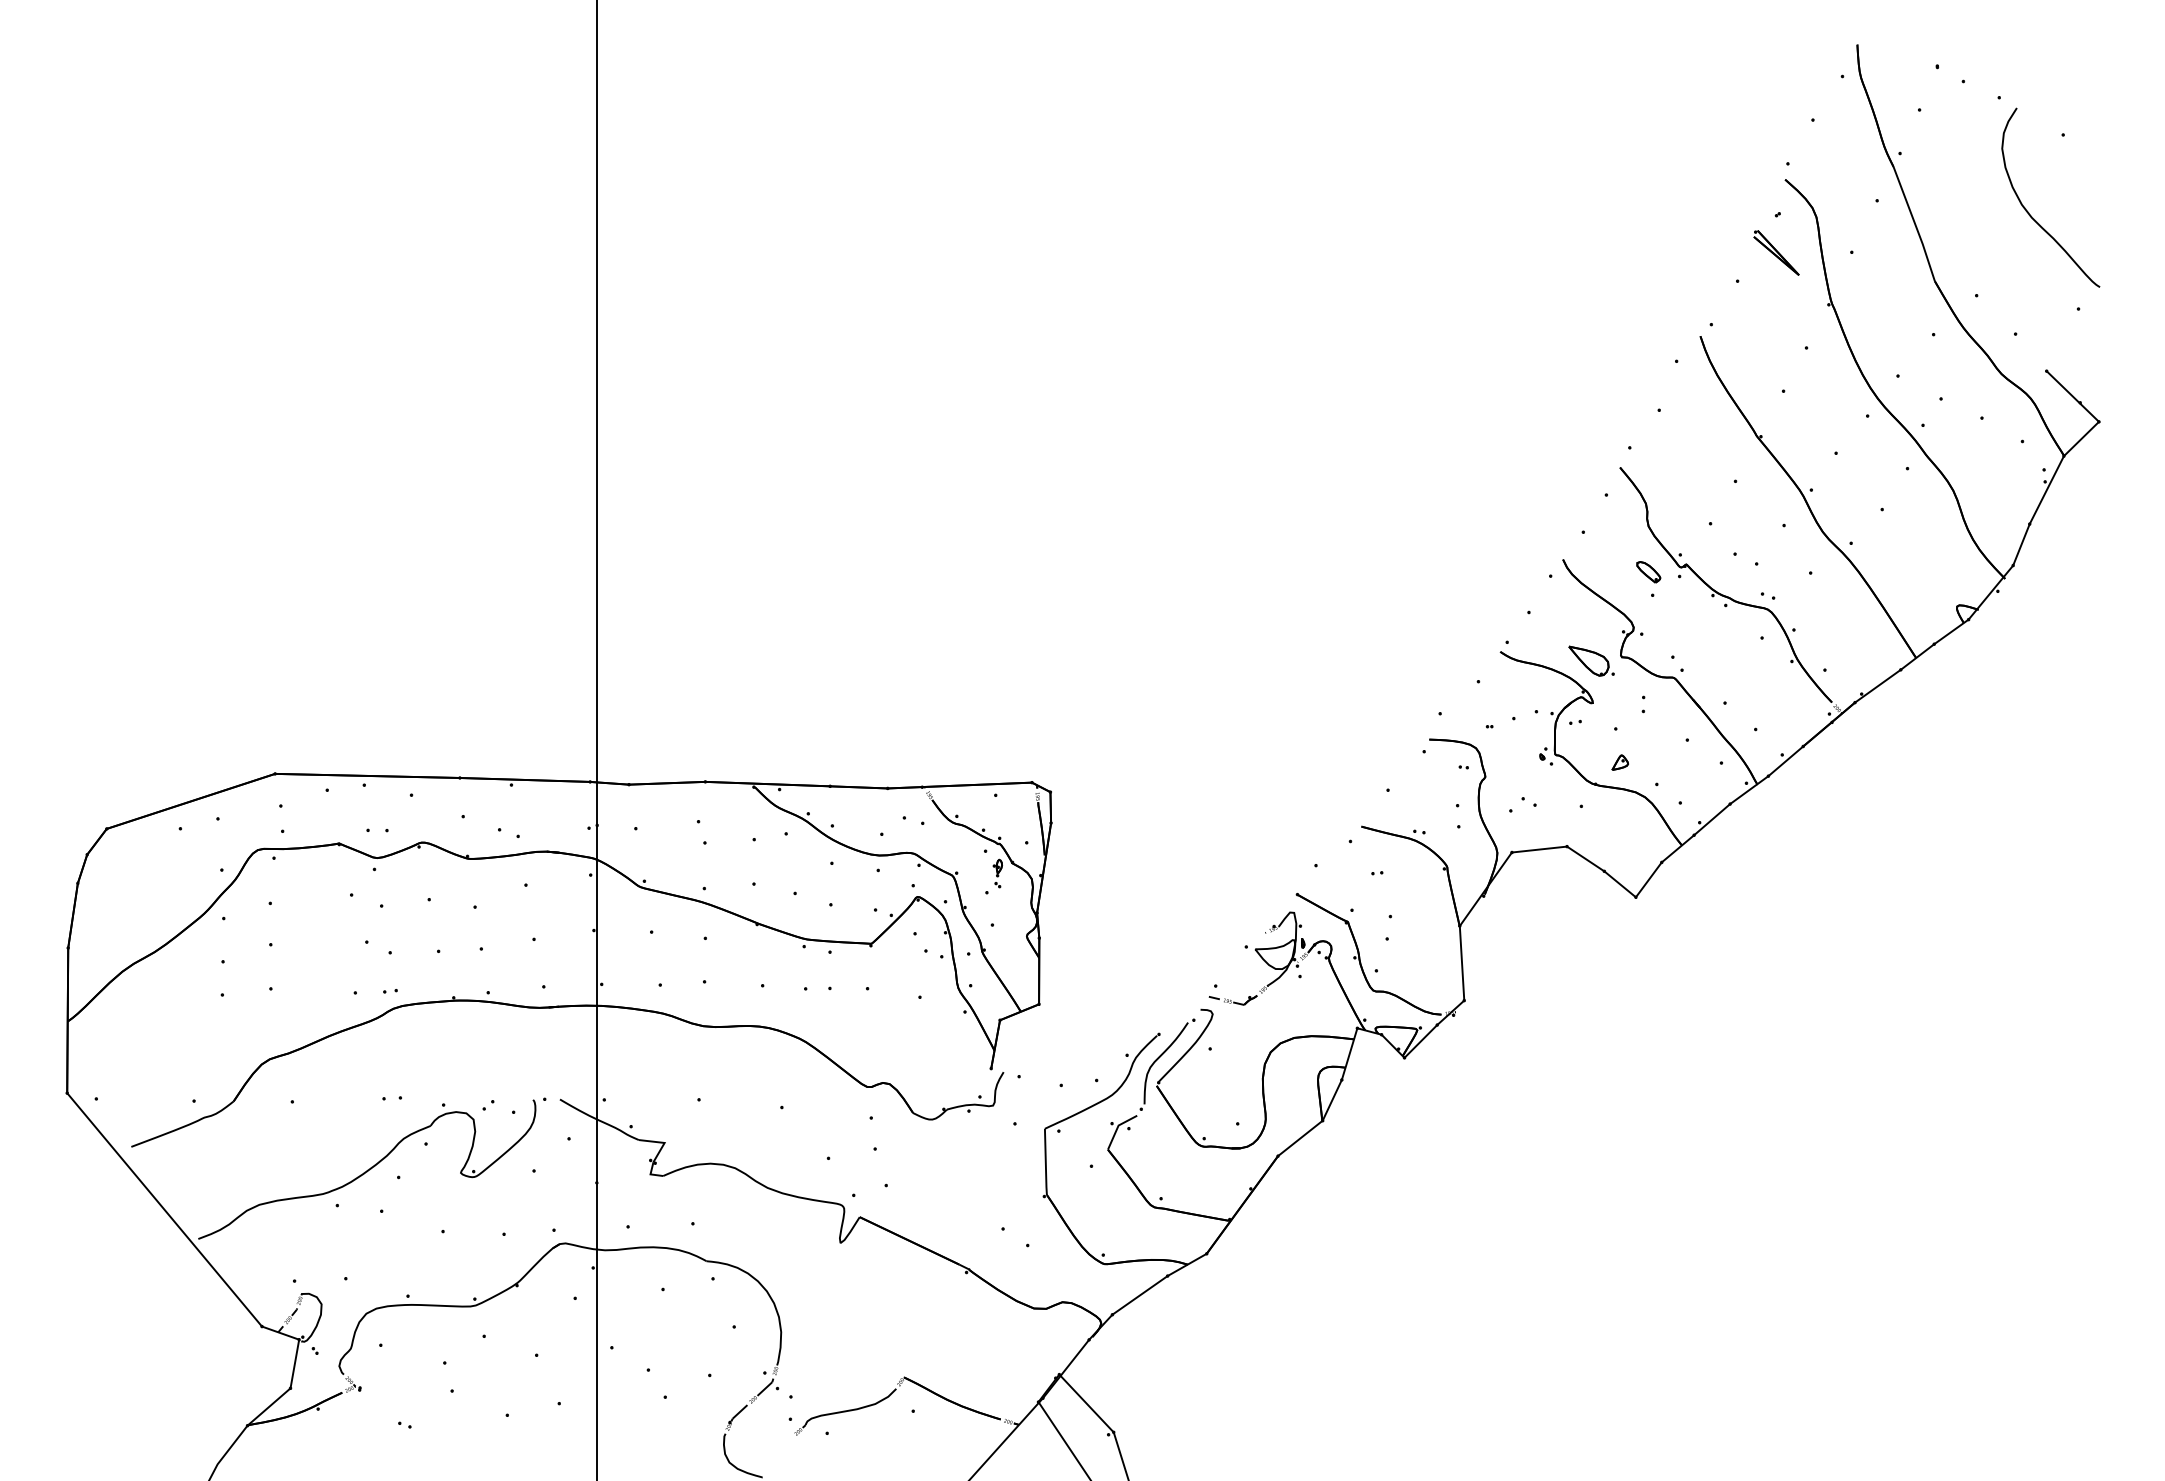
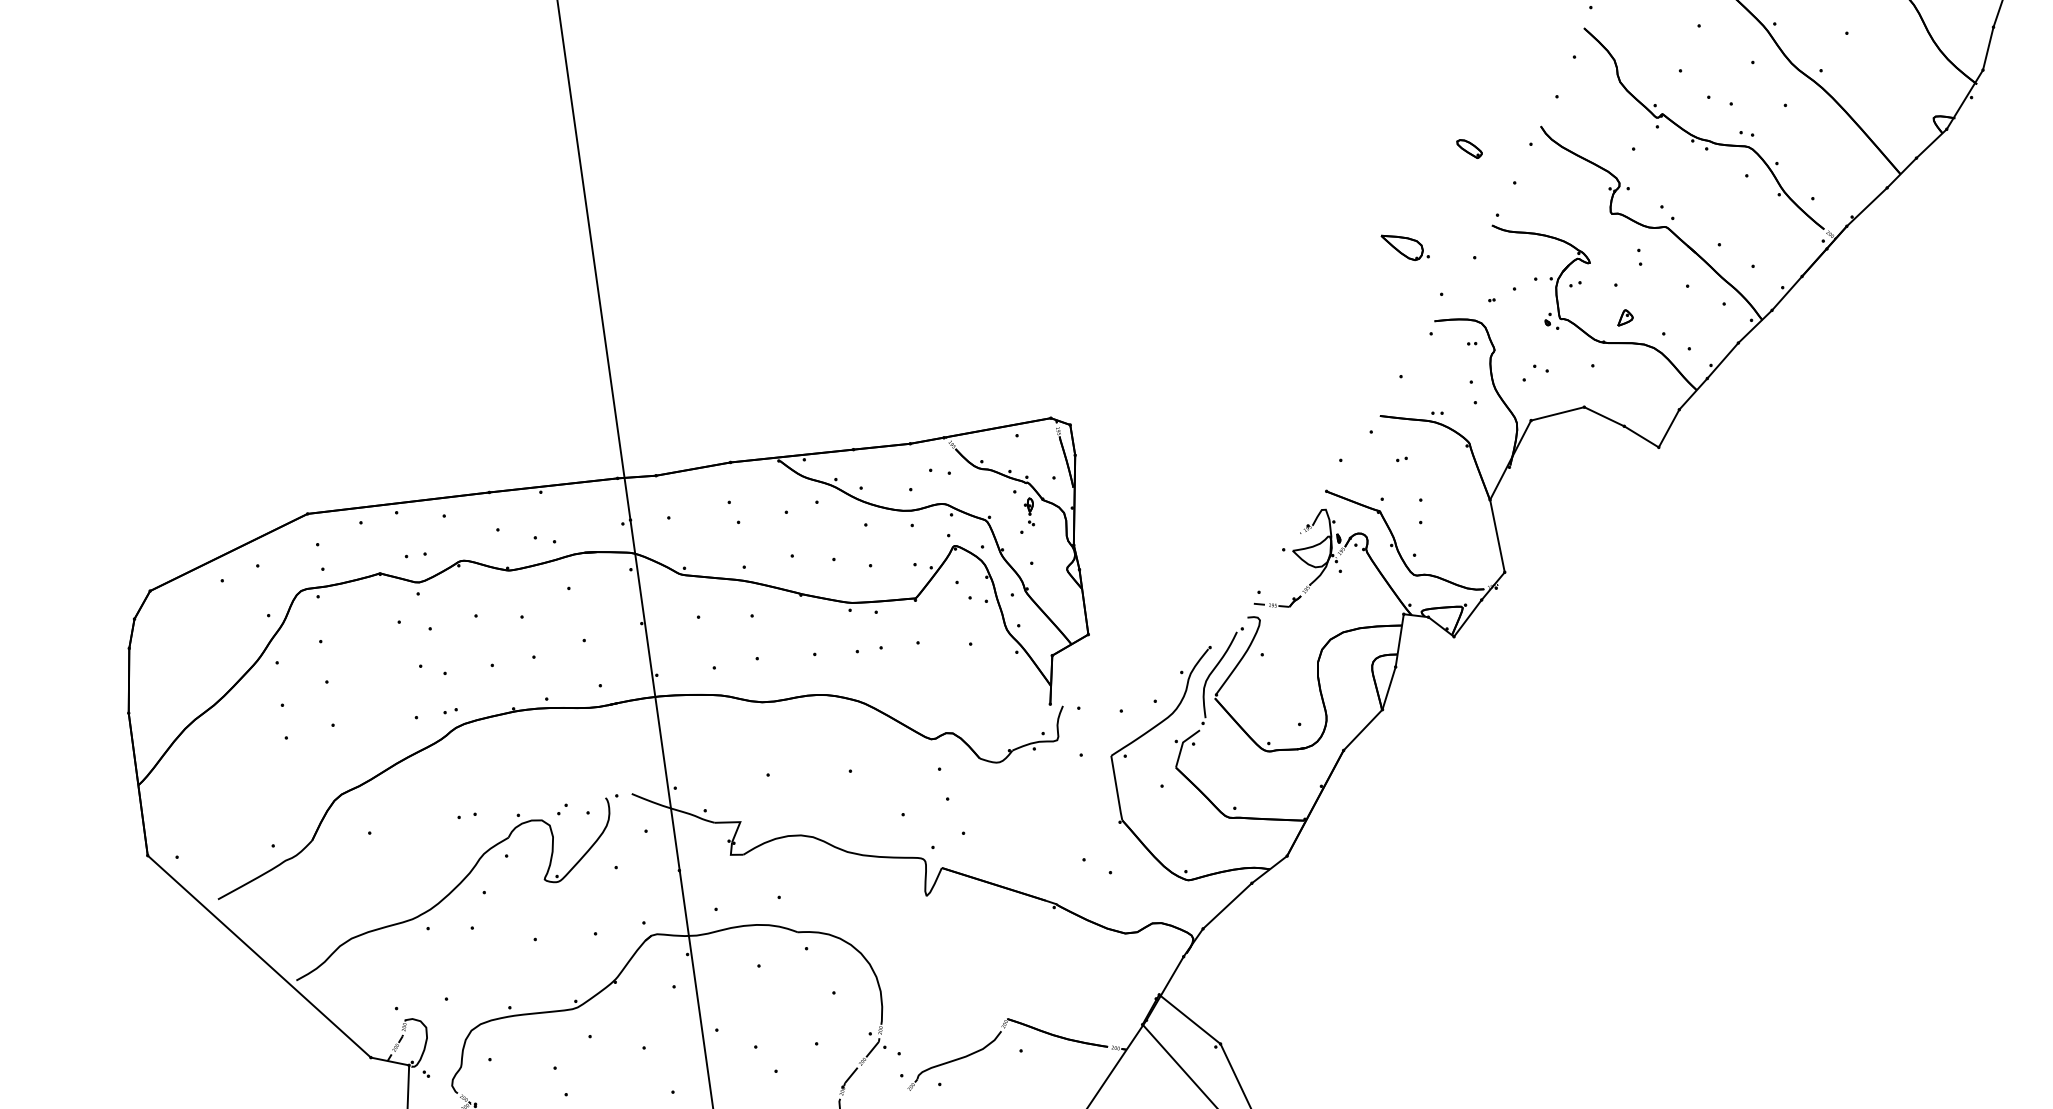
part: (1648, 572) -> (1469, 149), moved
part: (1591, 660) -> (1405, 246), moved

